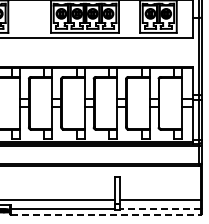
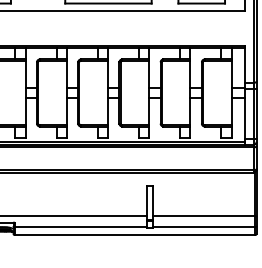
line: (159, 208) -> (203, 226), dashed -> solid
line: (105, 215) -> (134, 235), dashed -> solid

